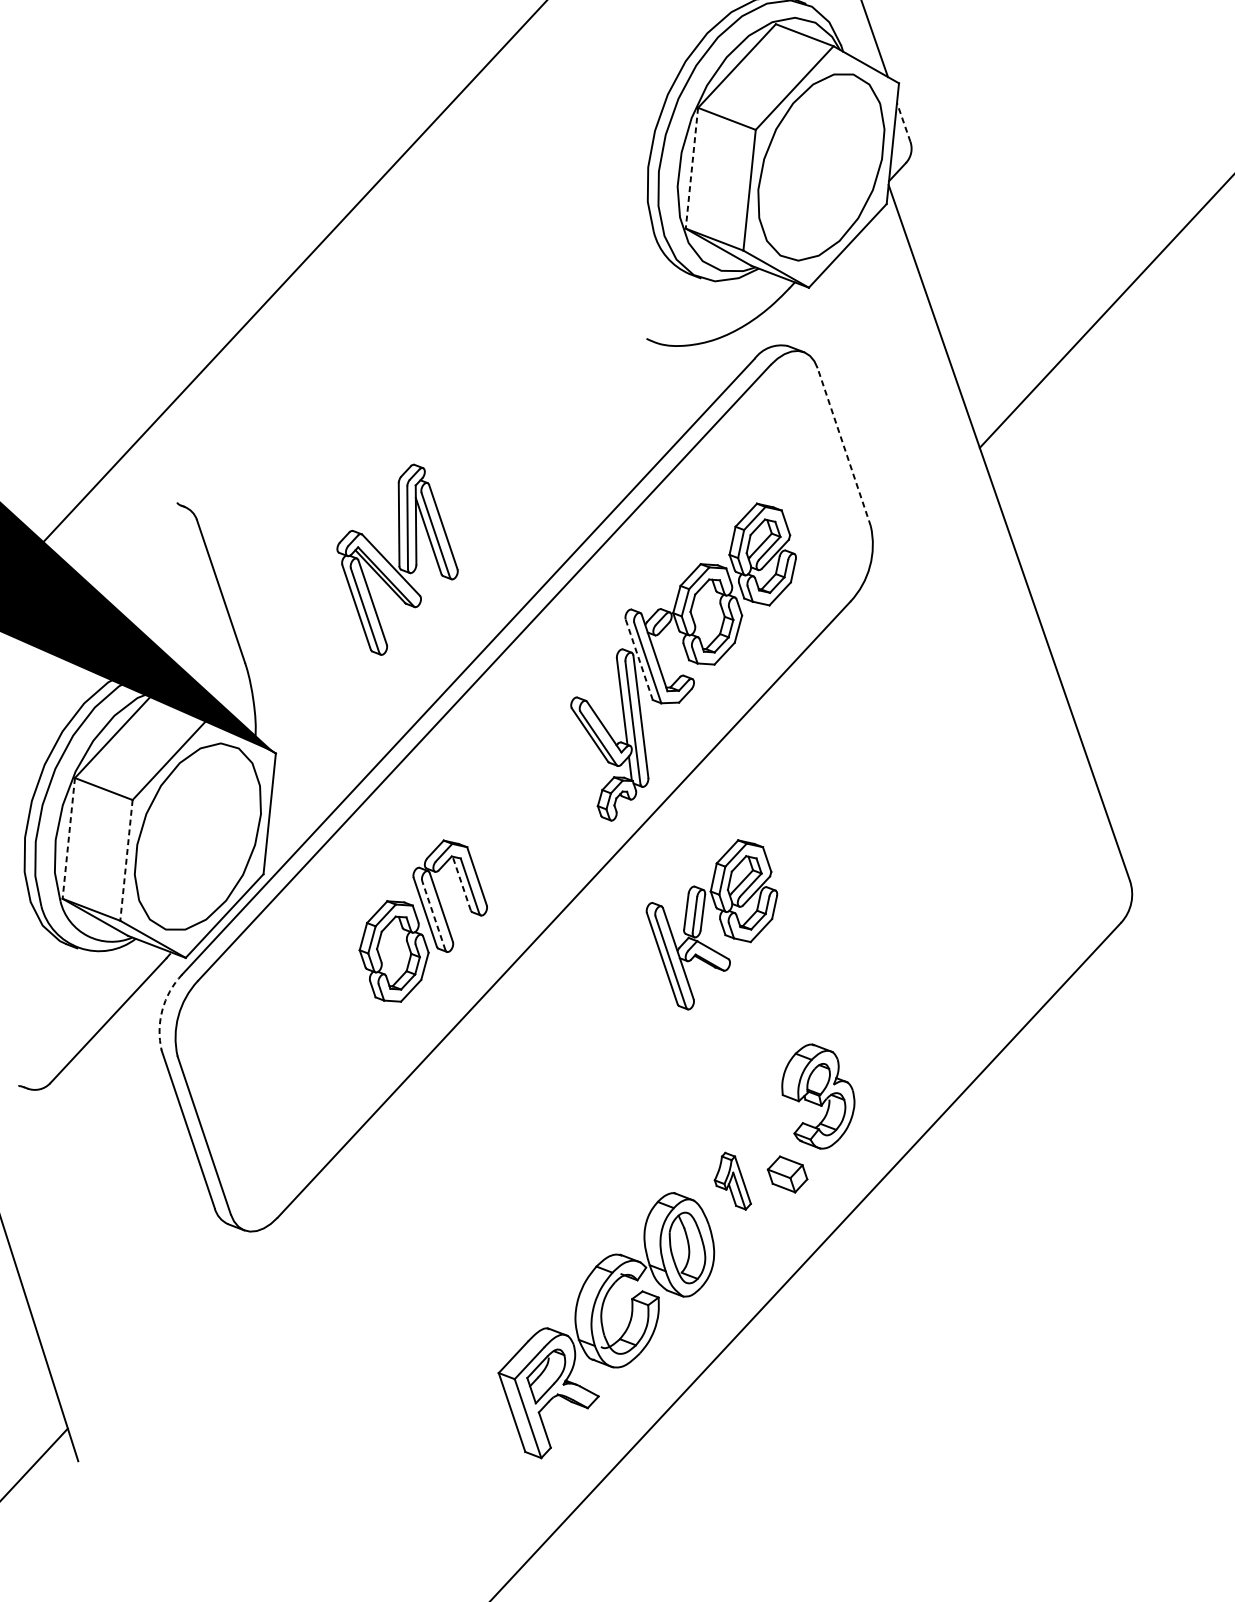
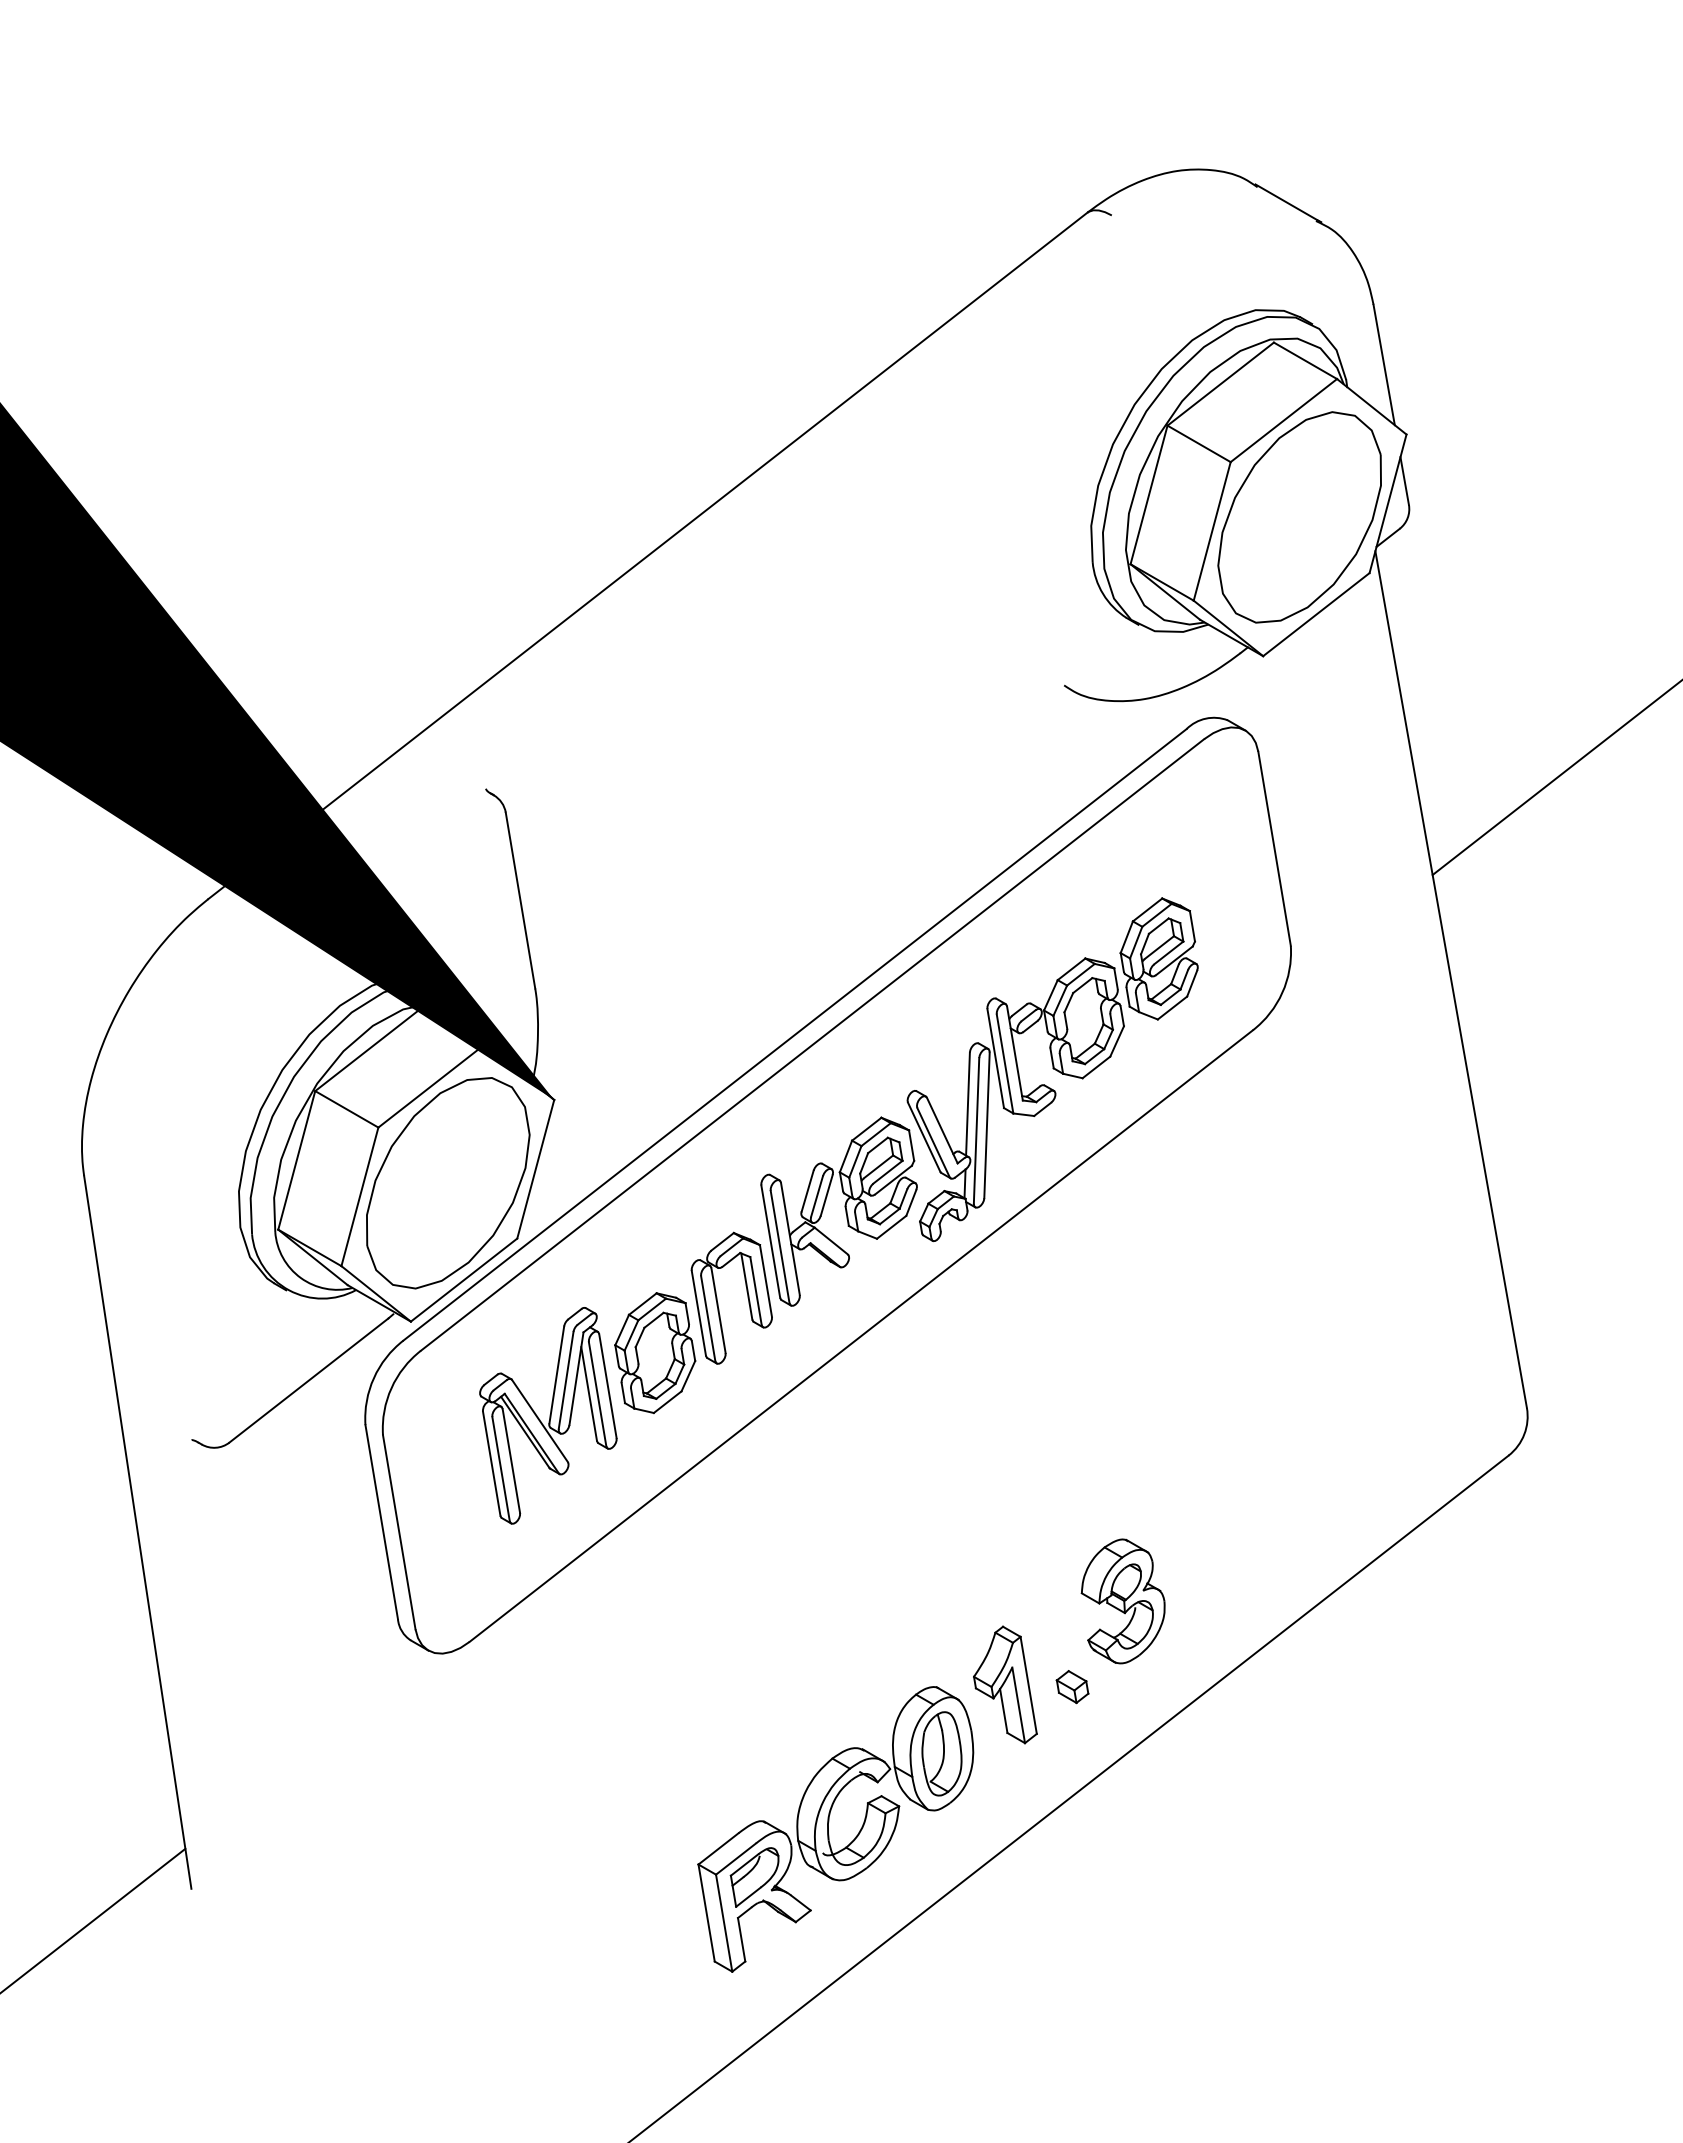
line: (903, 121) -> (1404, 480), dashed -> solid
line: (692, 167) -> (1149, 494), dashed -> solid
line: (844, 446) -> (1274, 848), dashed -> solid
part: (397, 559) -> (548, 1415), moved
line: (639, 659) -> (995, 1058), dashed -> solid
line: (68, 838) -> (296, 1160), dashed -> solid
line: (126, 860) -> (359, 1196), dashed -> solid
line: (461, 883) -> (746, 1286), dashed -> solid
line: (434, 915) -> (708, 1318), dashed -> solid
part: (720, 923) -> (845, 1211), moved
arc: (162, 1010) -> (373, 1378), dashed -> solid
part: (787, 1175) -> (1072, 1687), size x0.71
part: (731, 1181) -> (1005, 1684), size x1.67

